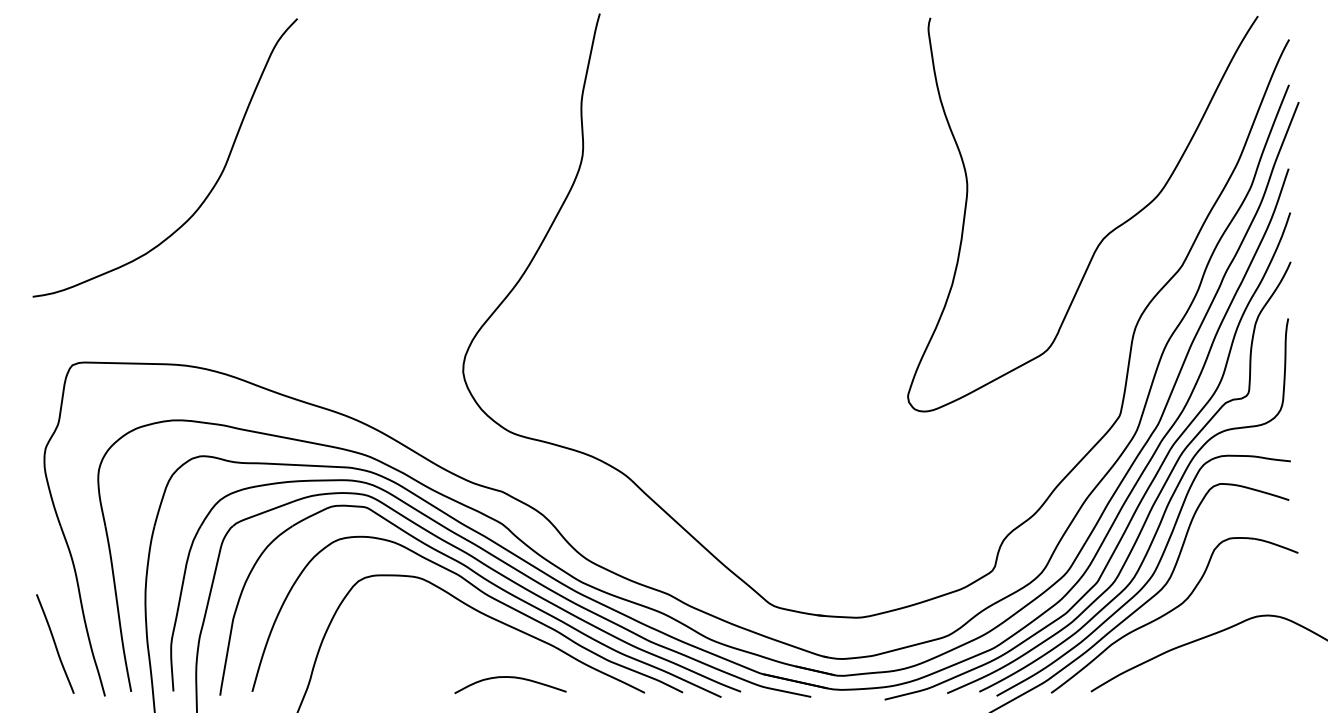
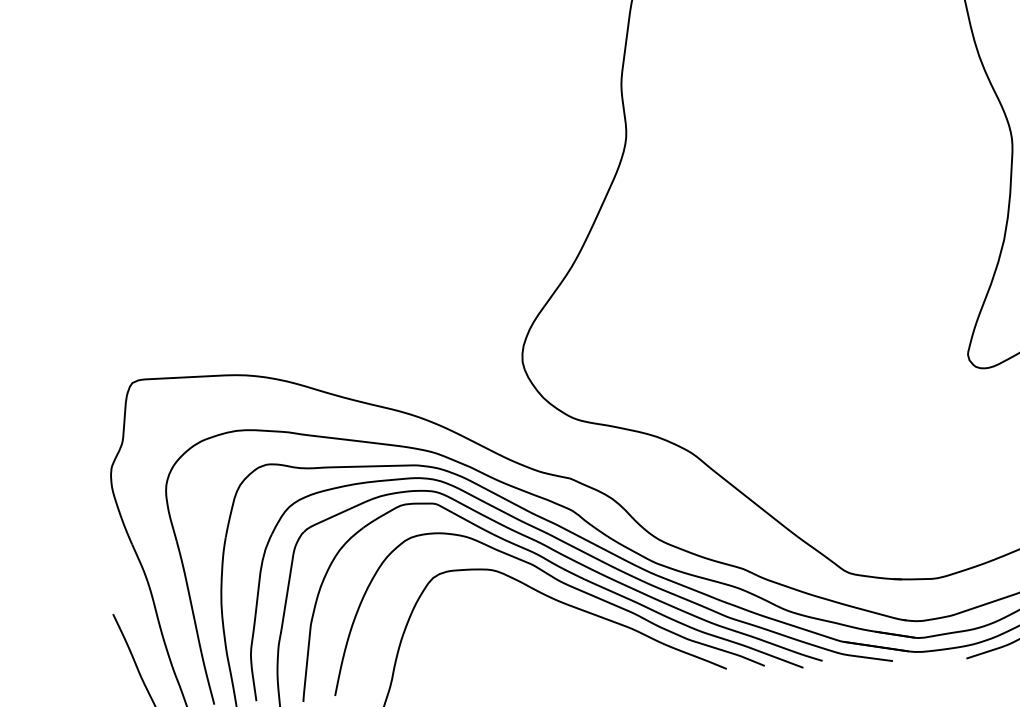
curve: (211, 188) -> (258, 196), removed
curve: (510, 678) -> (591, 664), removed

